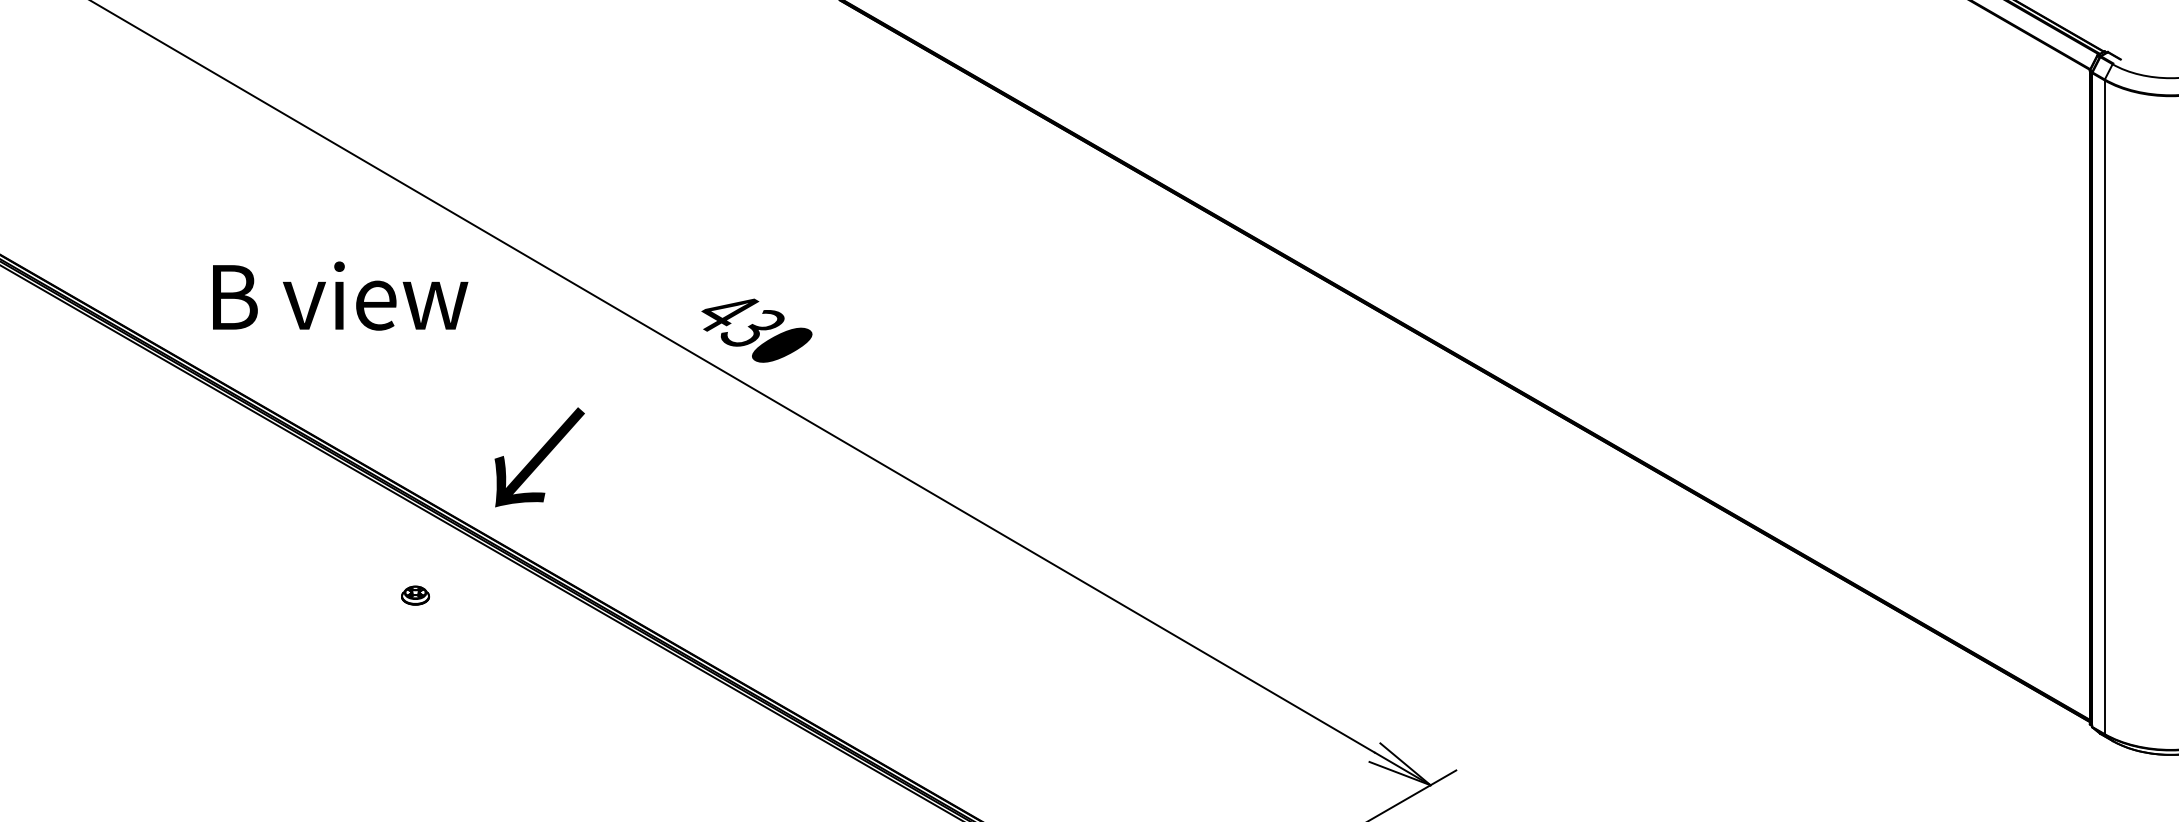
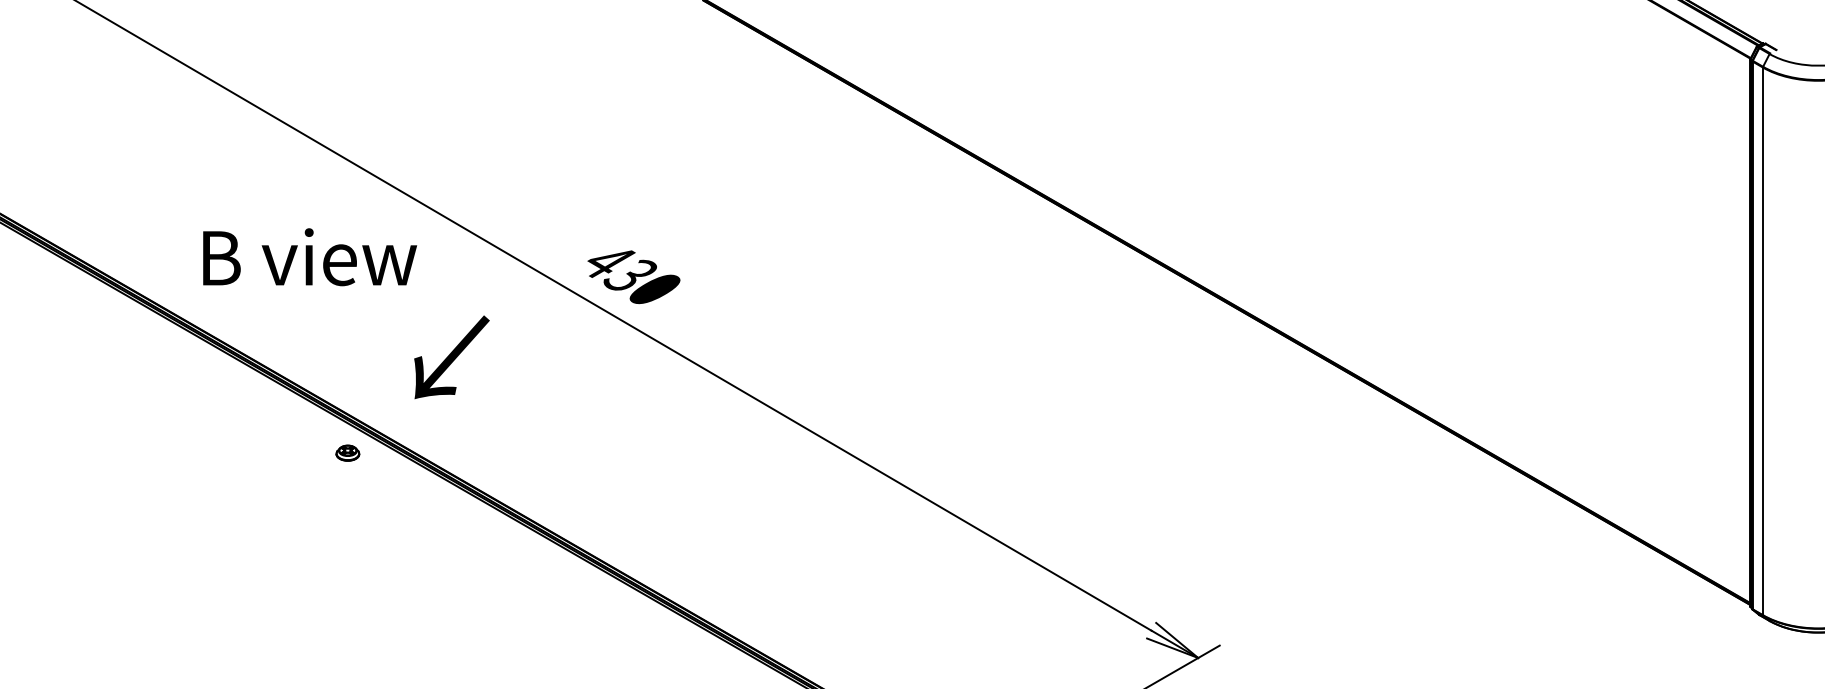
text: (341, 296) -> (310, 257), moved
text: (539, 457) -> (451, 357), moved
part: (415, 594) -> (347, 452), moved

